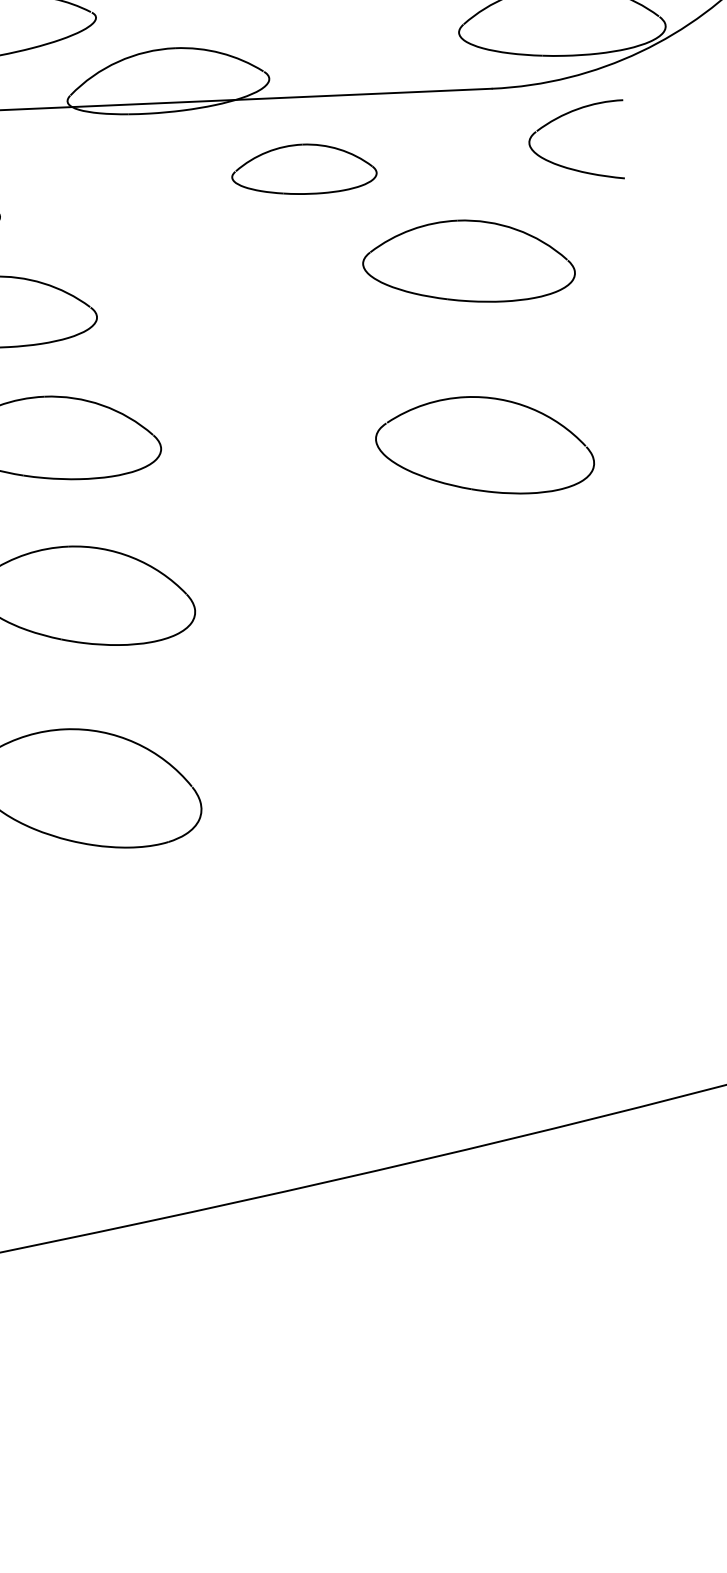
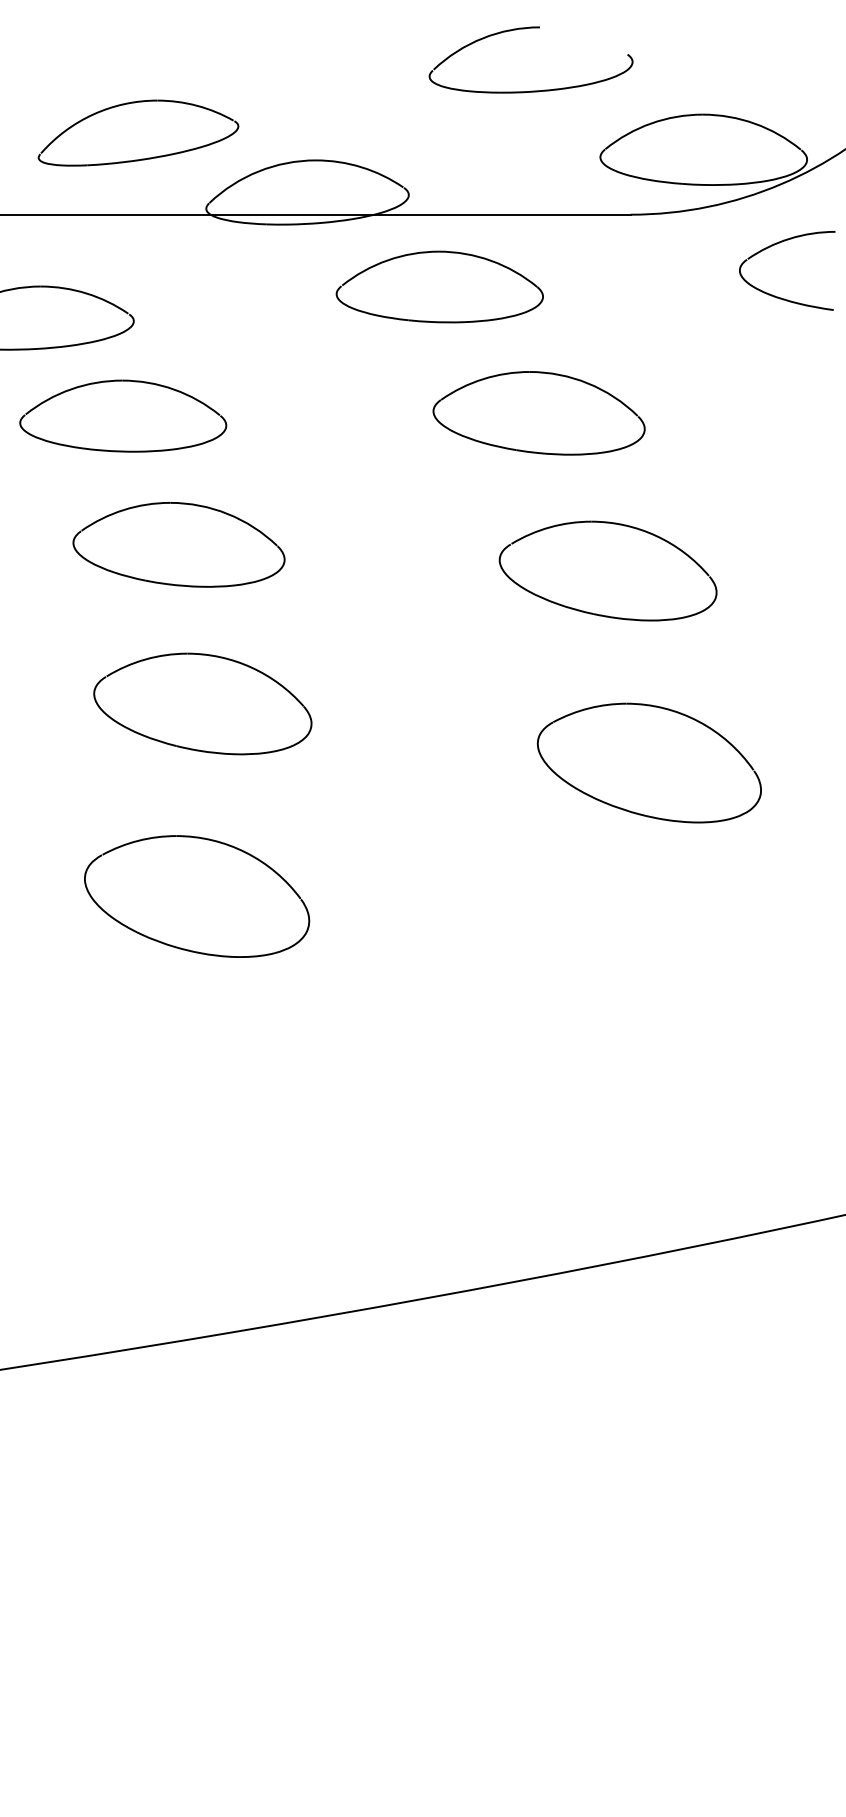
part: (569, 167) -> (778, 296), moved
part: (303, 168) -> (439, 286), size x1.43
part: (468, 261) -> (538, 413), moved
part: (533, 635) -> (648, 762), added

